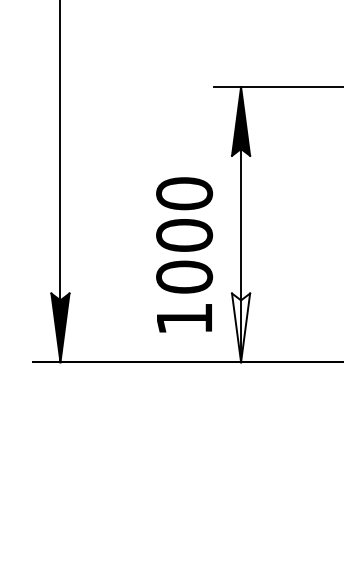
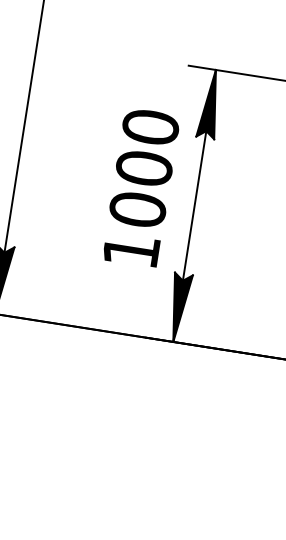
text: (184, 254) -> (141, 187), moved
fill: (241, 327) -> (179, 307), added

